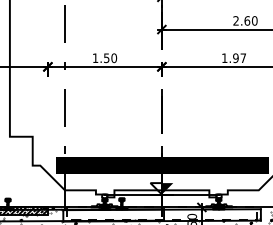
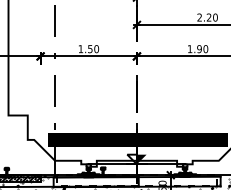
text: (247, 20) -> (209, 17), 2.60 -> 2.20
text: (243, 58) -> (205, 49), 1.97 -> 1.90

